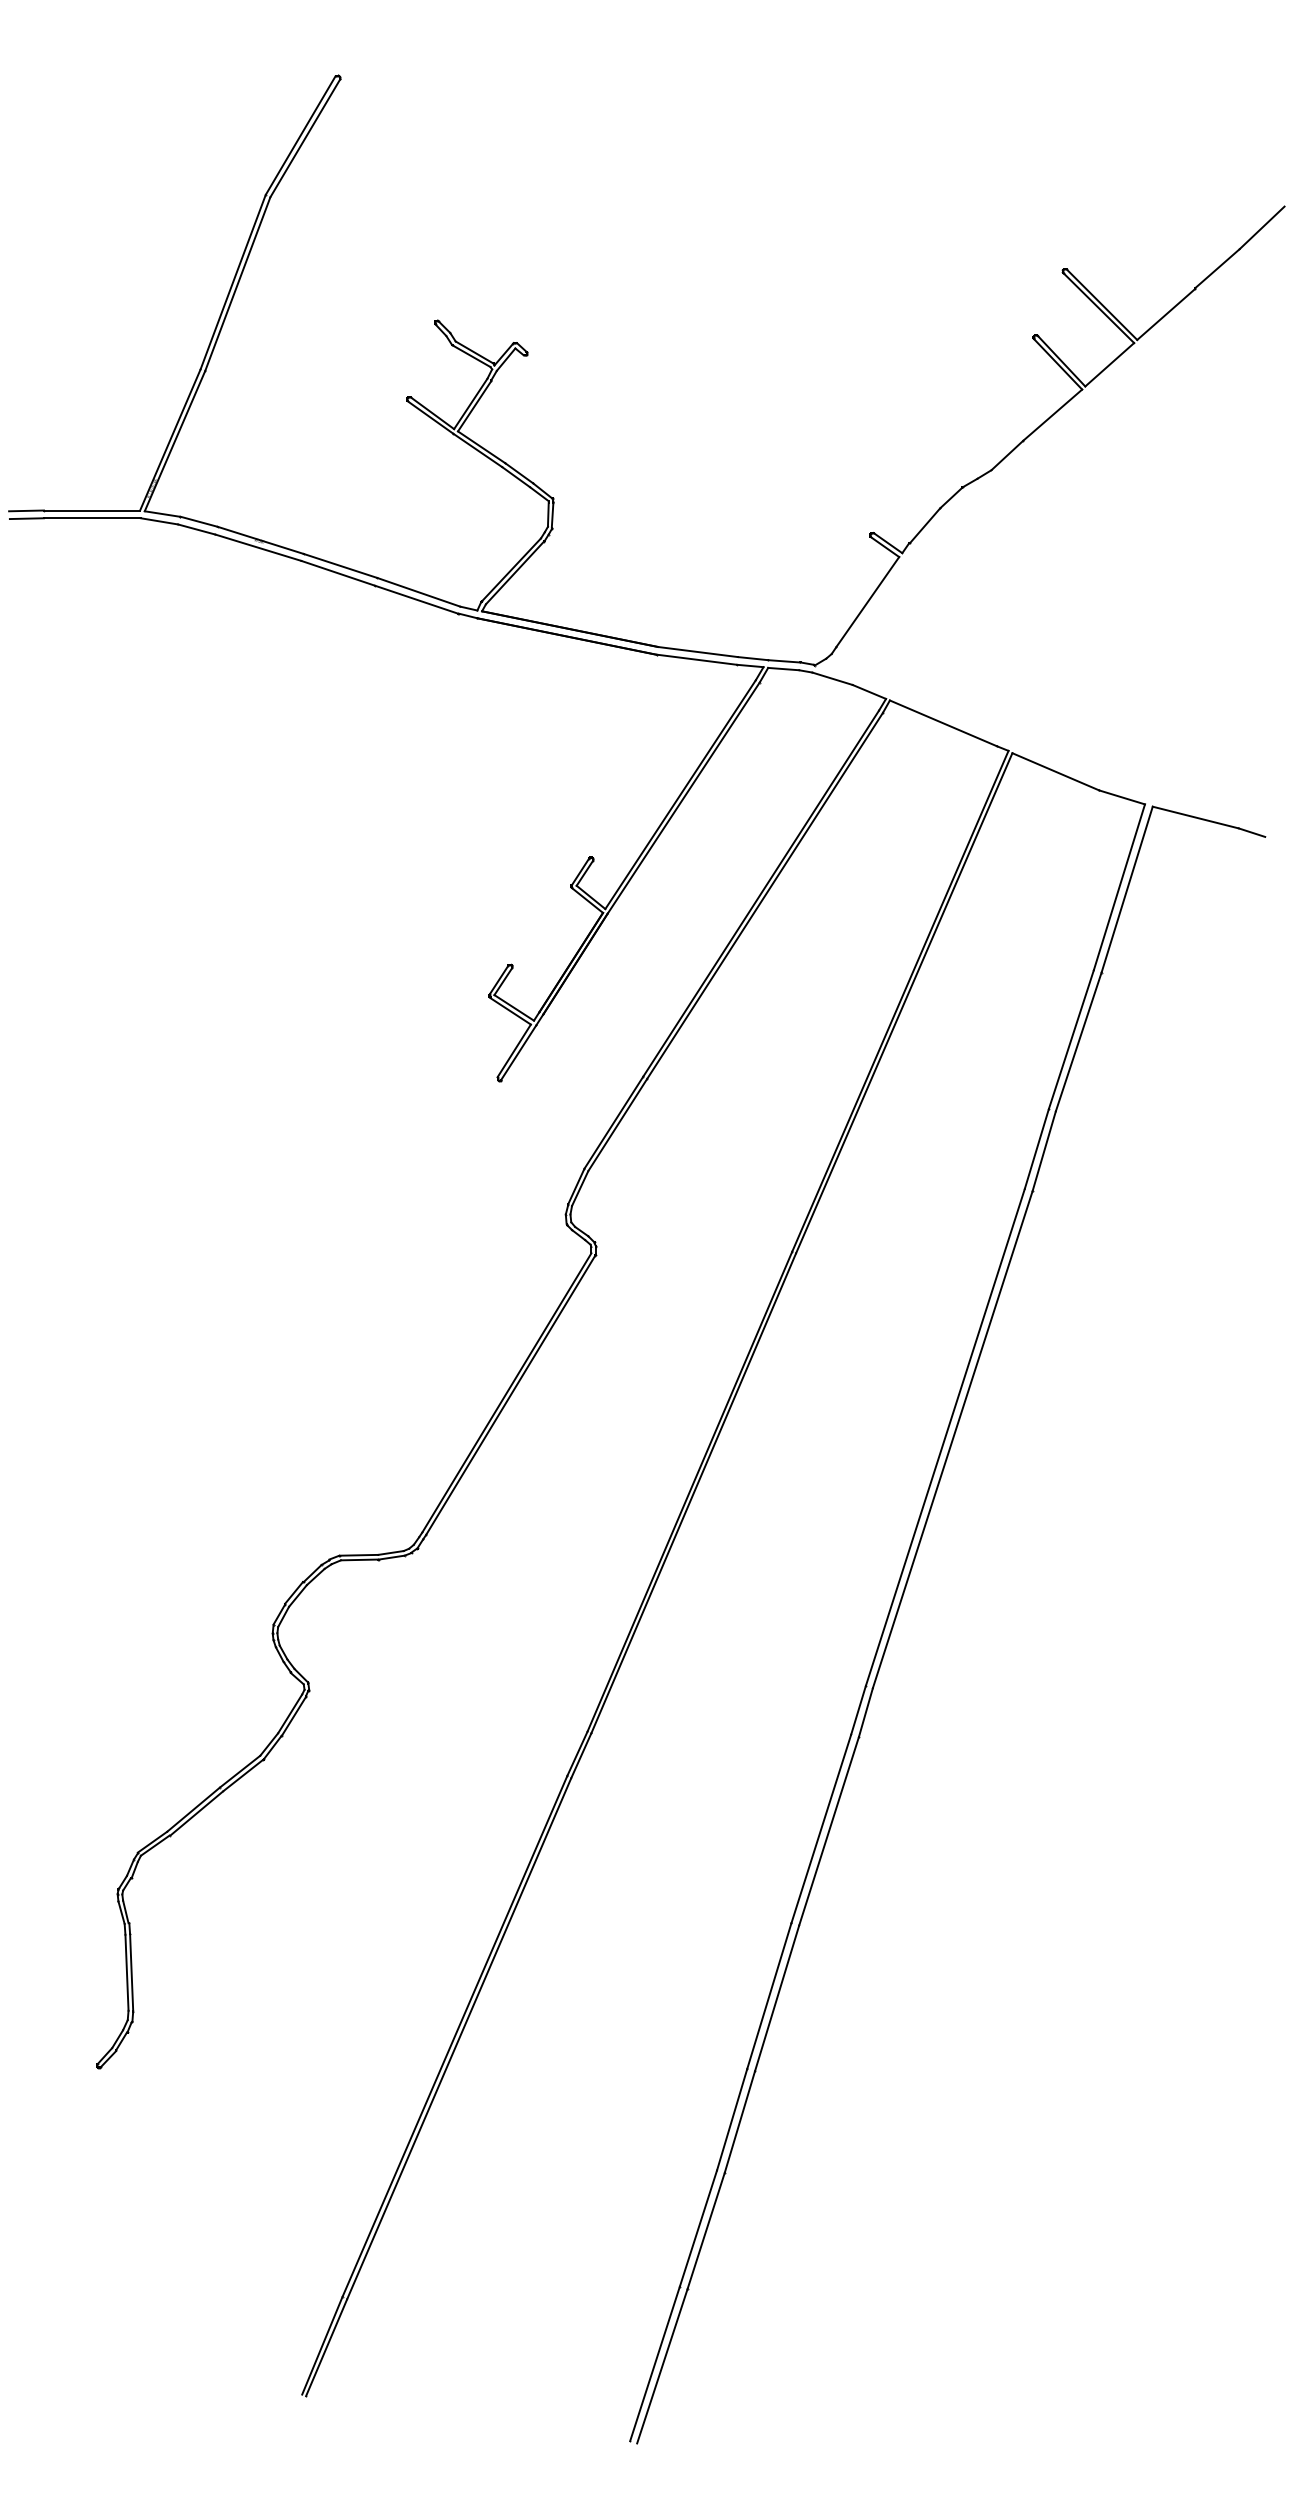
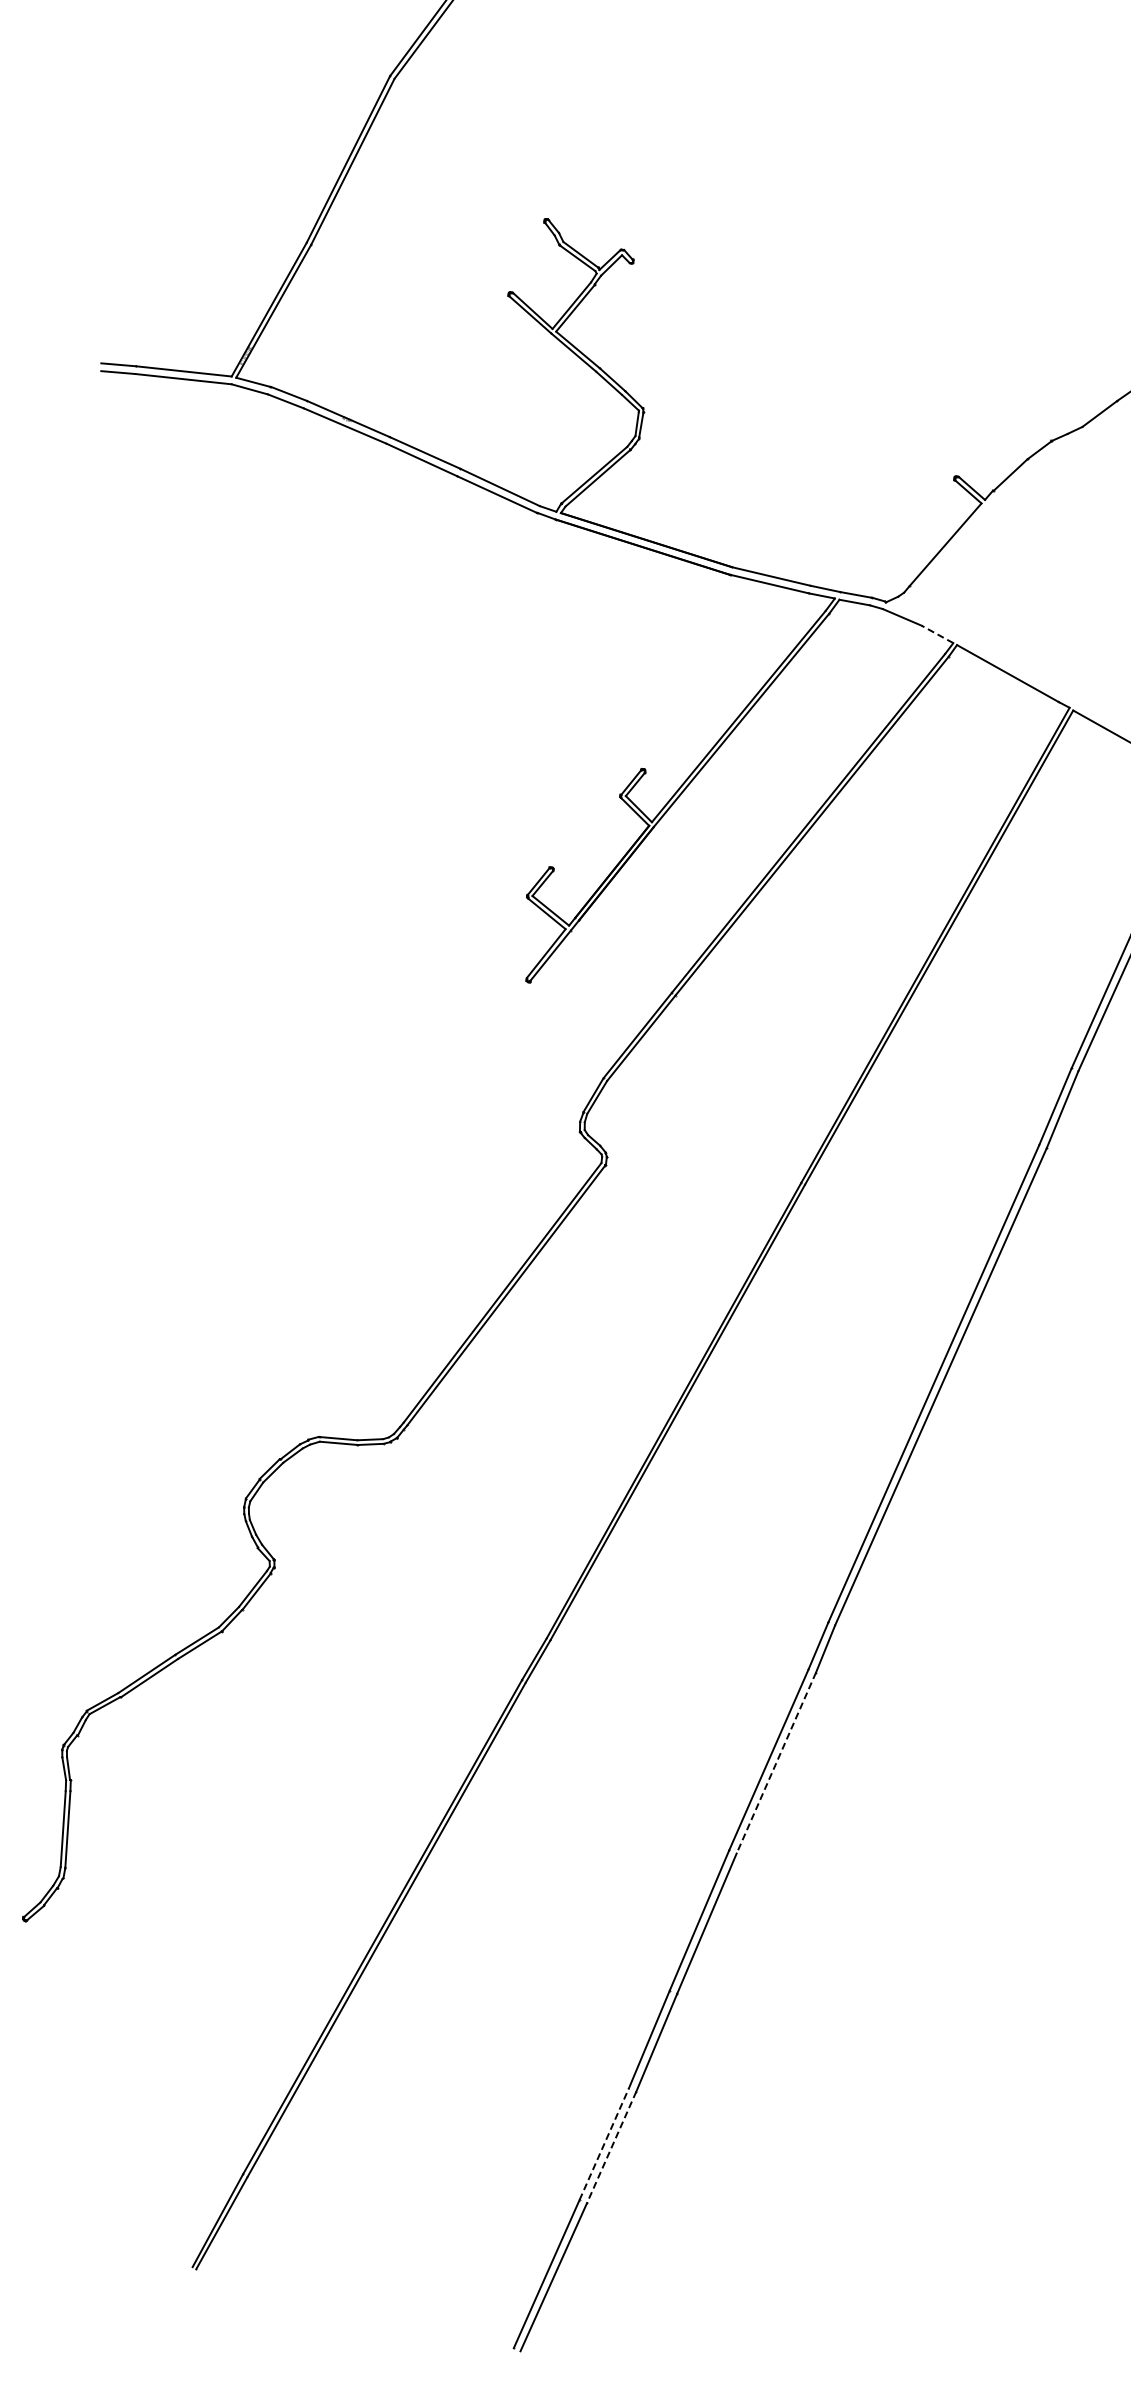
line: (868, 691) -> (936, 633), solid -> dashed
line: (829, 1831) -> (776, 1763), solid -> dashed
line: (698, 2228) -> (604, 2144), solid -> dashed
line: (706, 2231) -> (611, 2147), solid -> dashed

